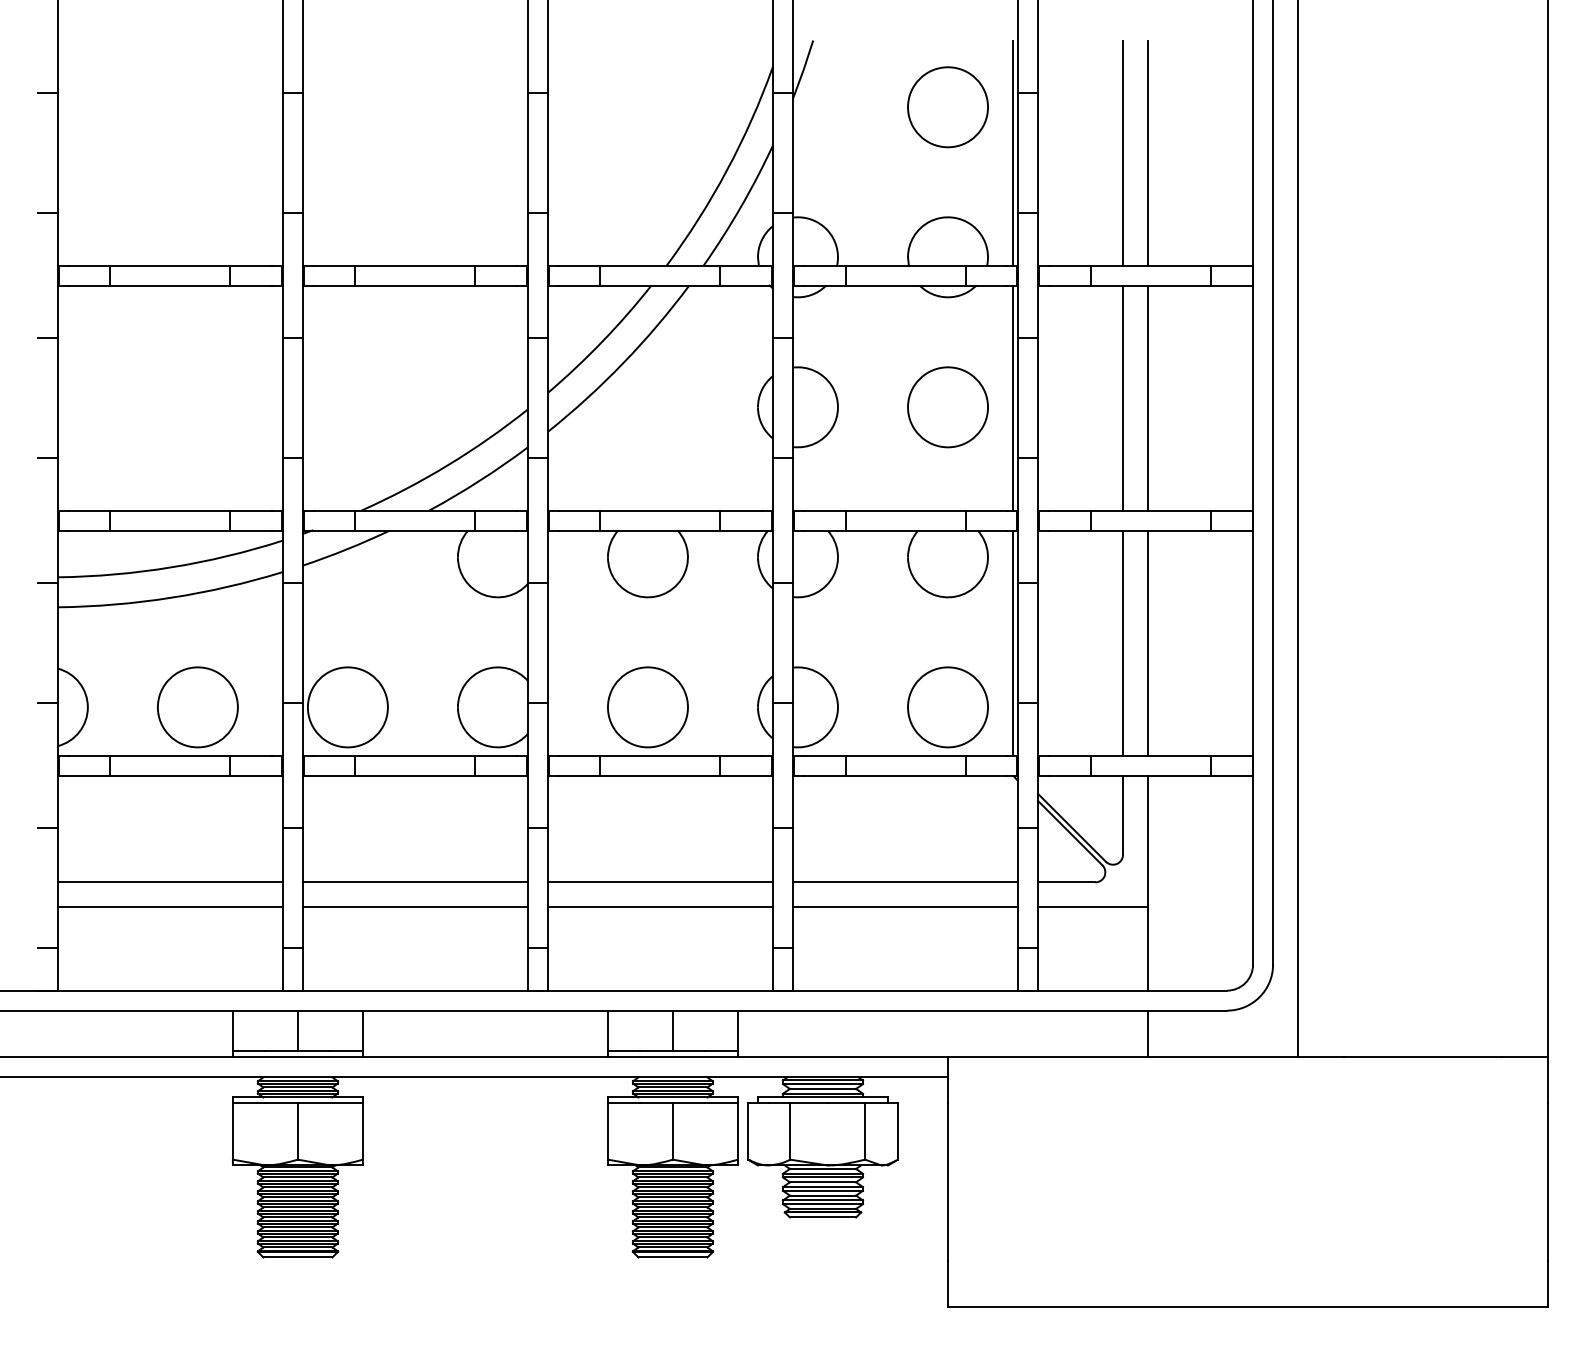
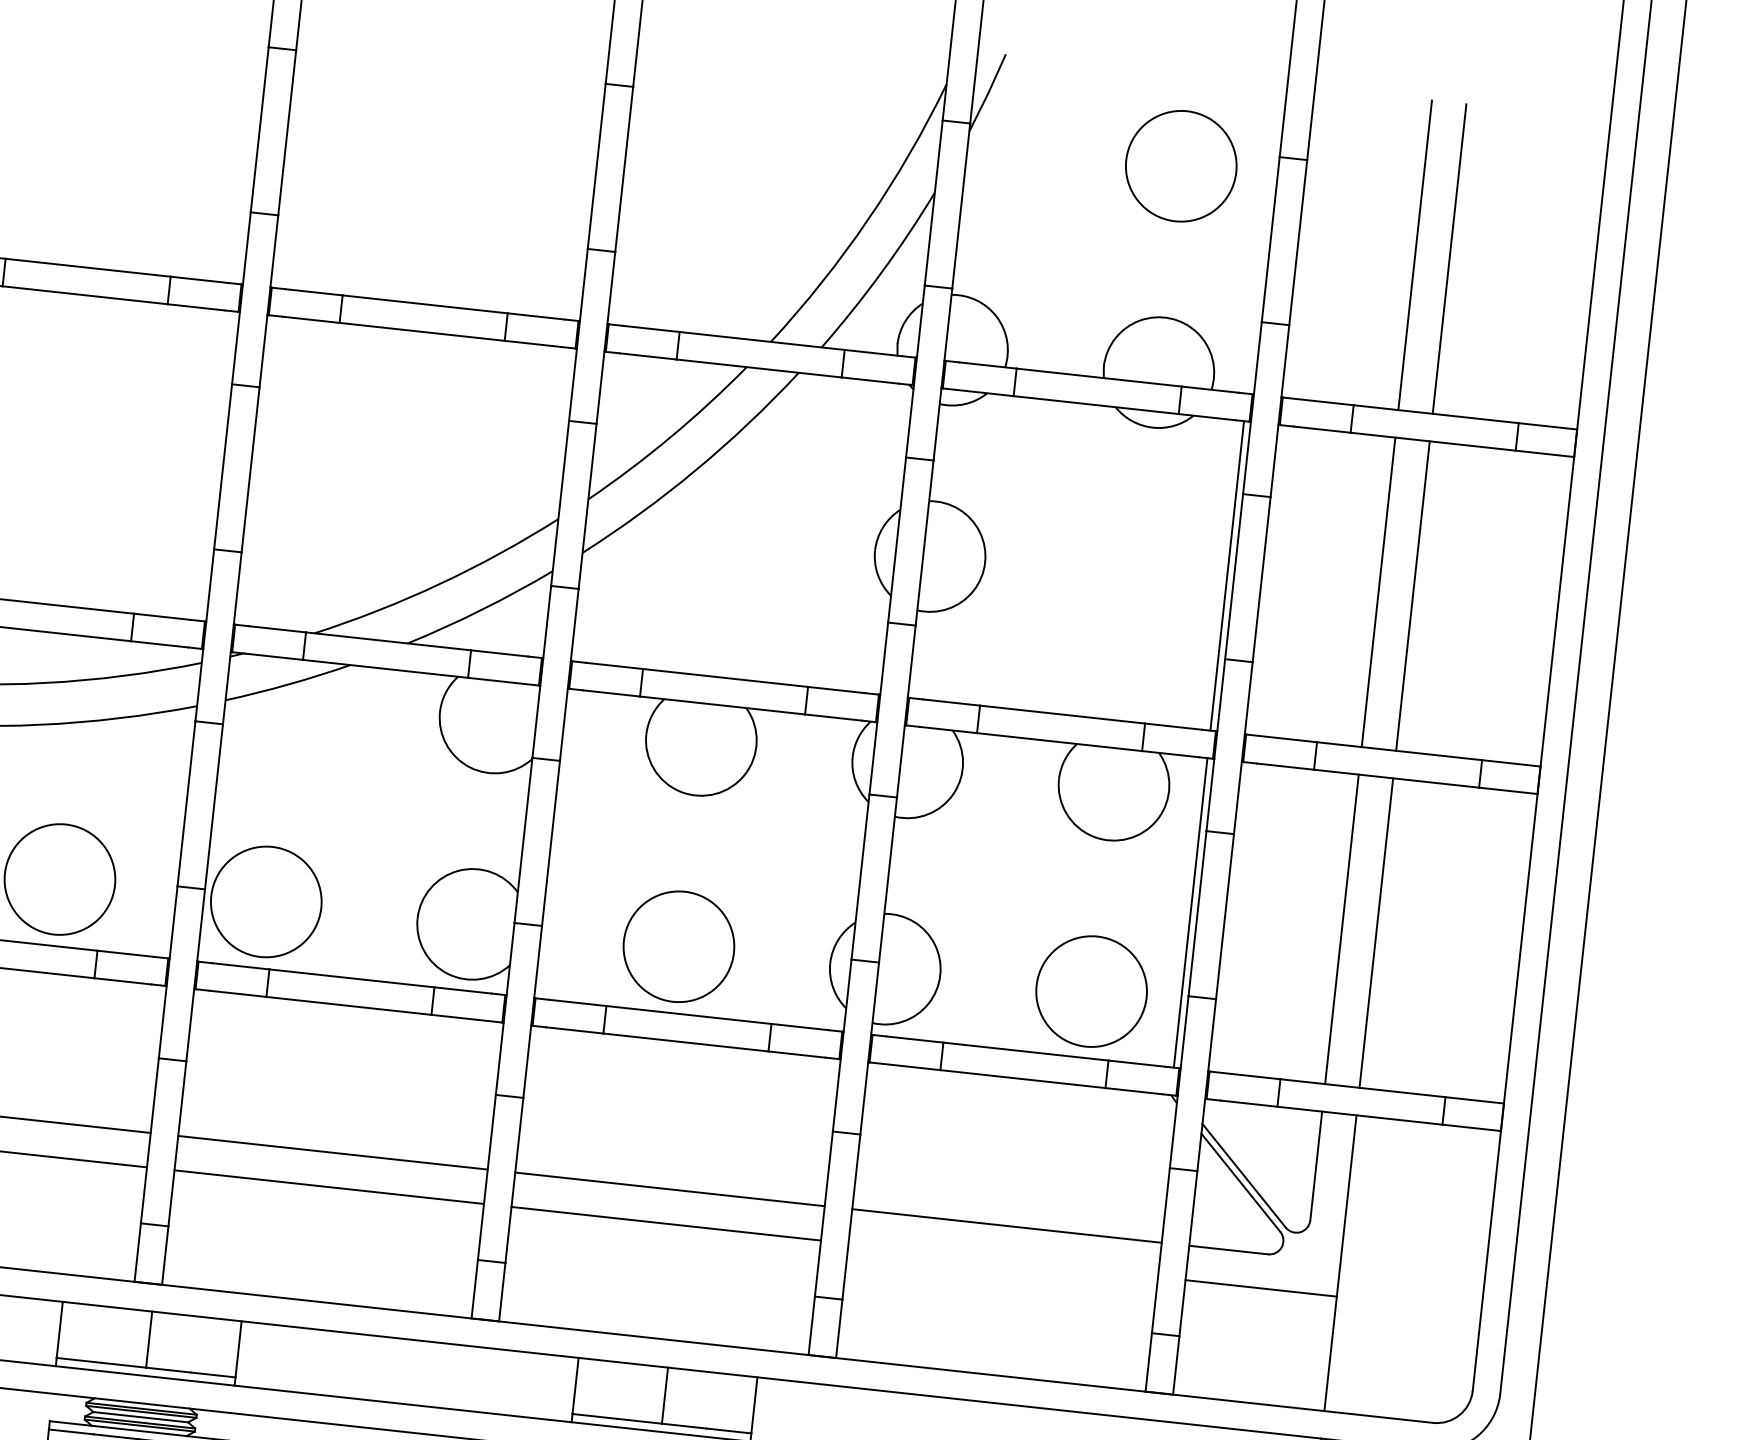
line: (1013, 152) -> (1264, 238), removed
circle: (947, 407) -> (1135, 579), removed
line: (905, 907) -> (1003, 1260), removed

